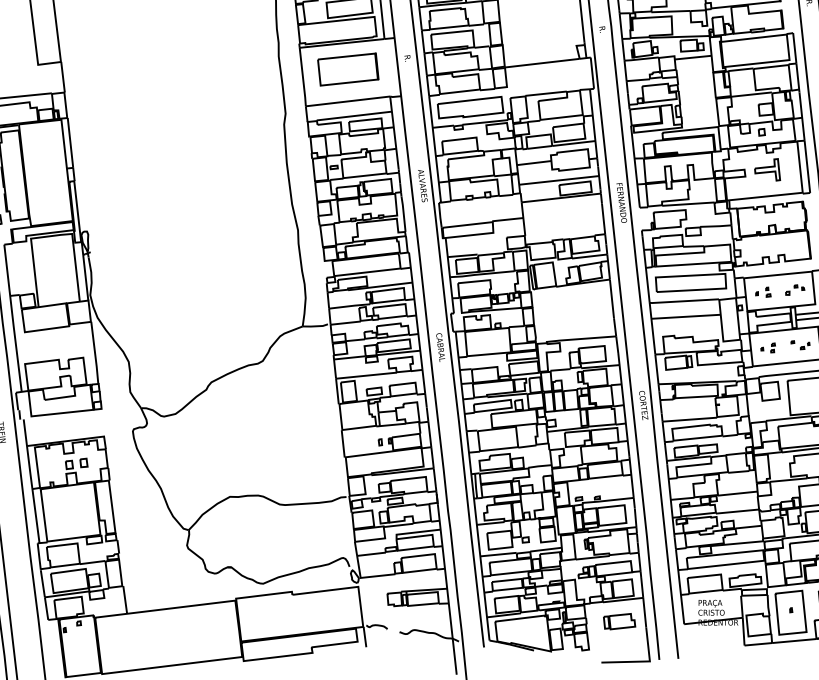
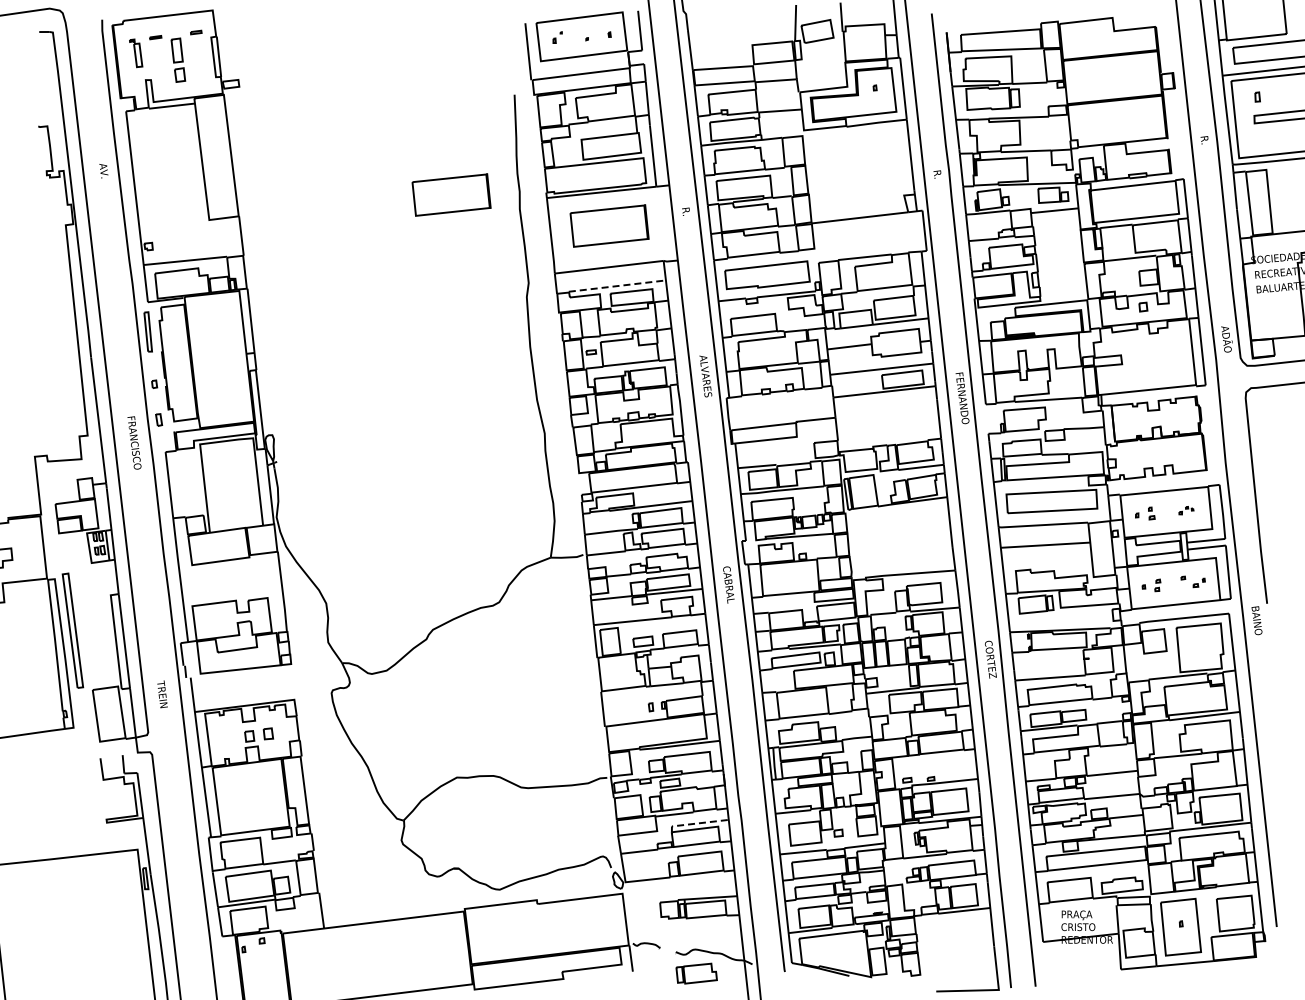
part: (225, 45) -> (451, 194), added
line: (354, 116) -> (617, 286), solid -> dashed
part: (767, 169) -> (1150, 355), removed
part: (795, 289) -> (1186, 510), size x0.6
line: (416, 532) -> (697, 823), solid -> dashed
part: (619, 621) -> (696, 973), moved

